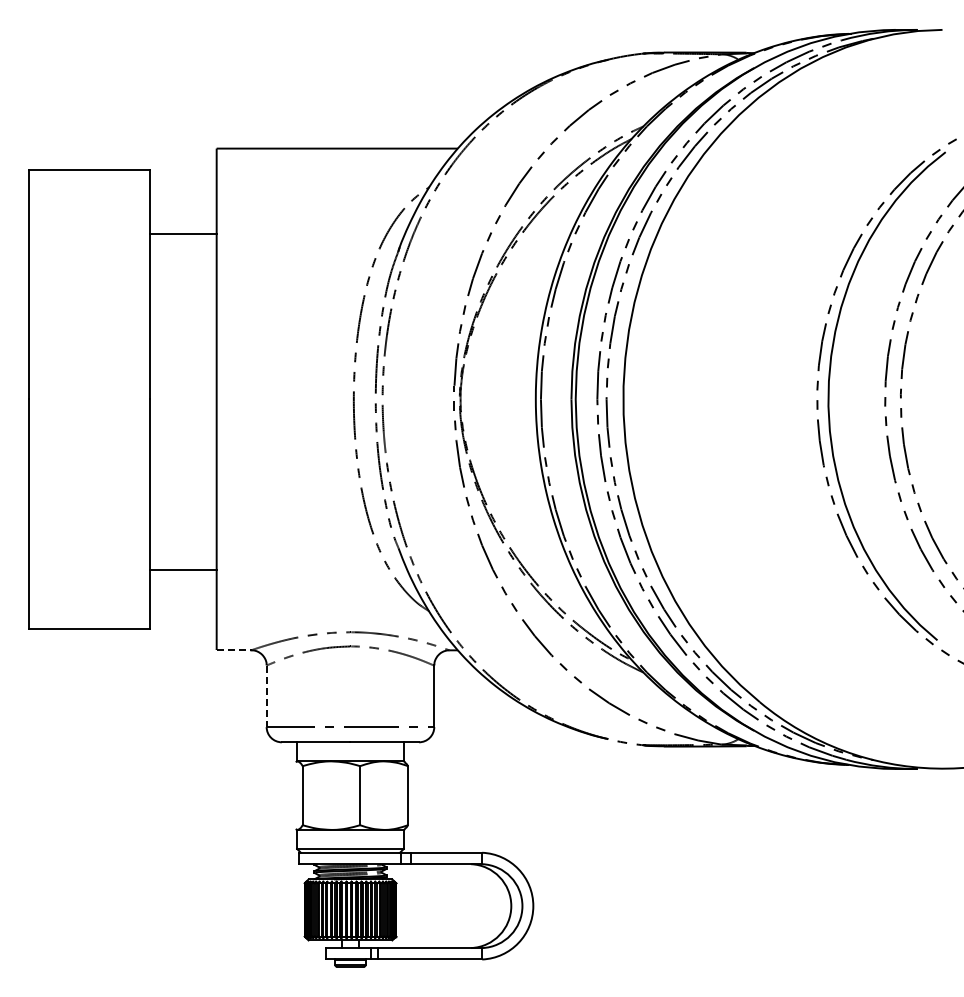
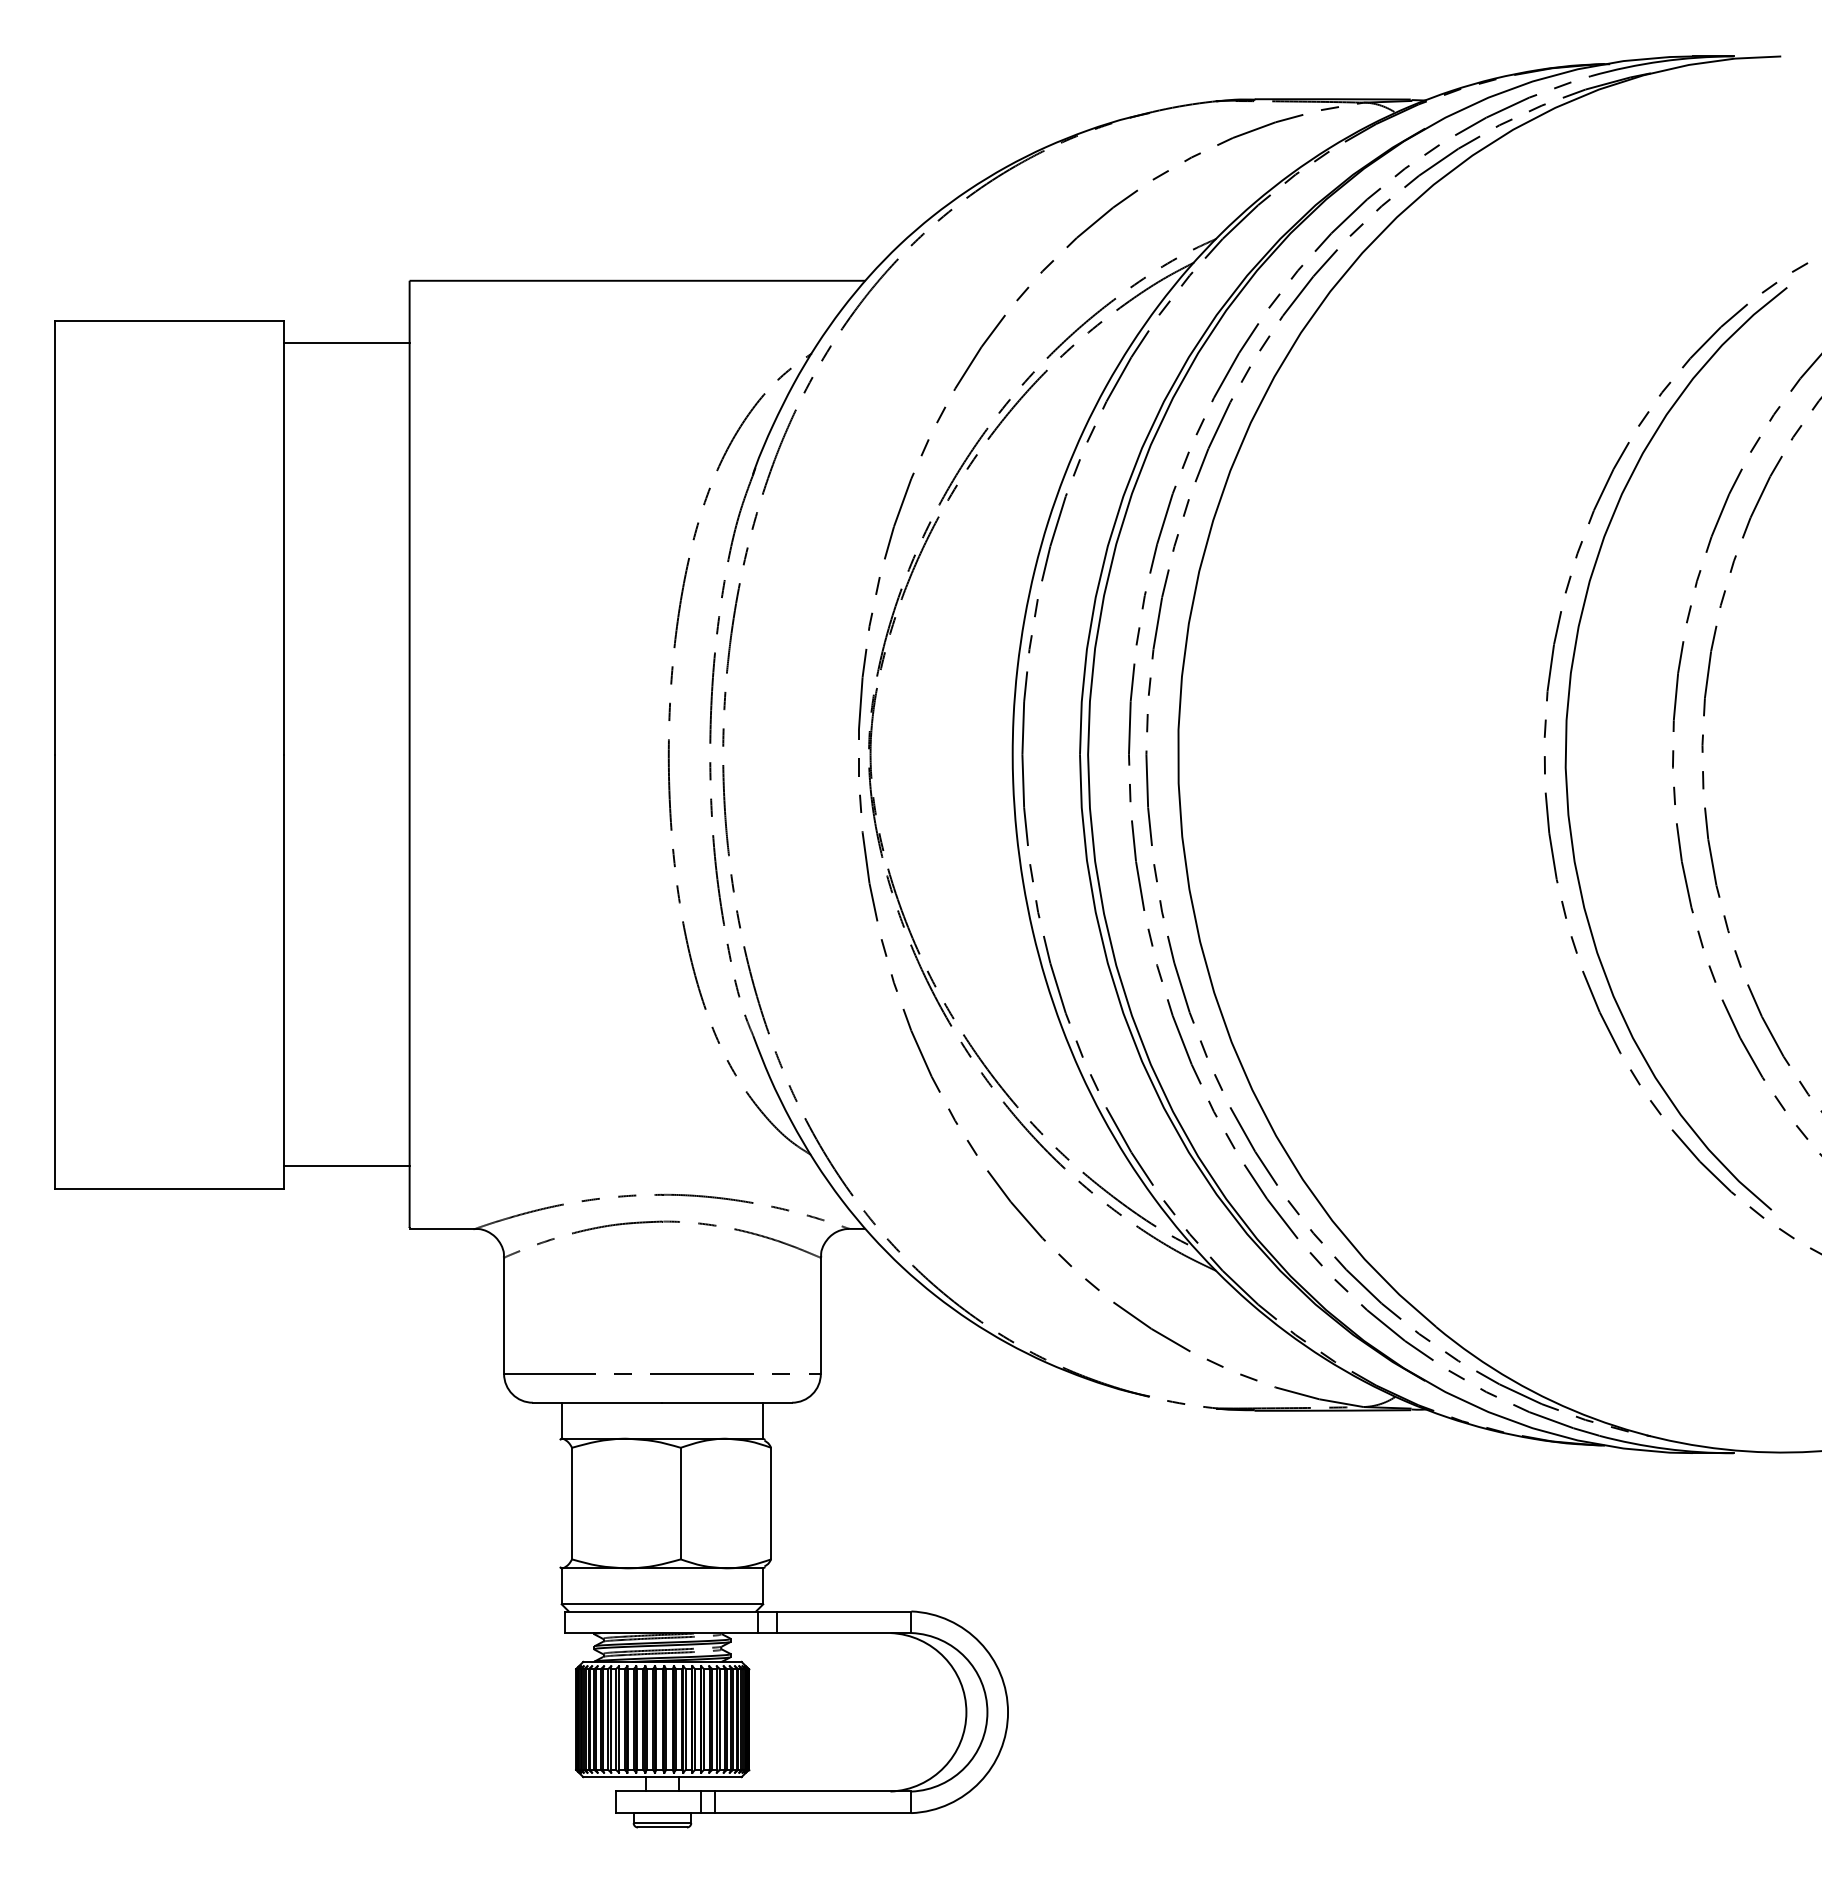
line: (183, 233) -> (346, 342), moved
line: (183, 570) -> (346, 1166), moved
line: (234, 650) -> (443, 1229), dashed -> solid
line: (266, 696) -> (503, 1316), dashed -> solid

